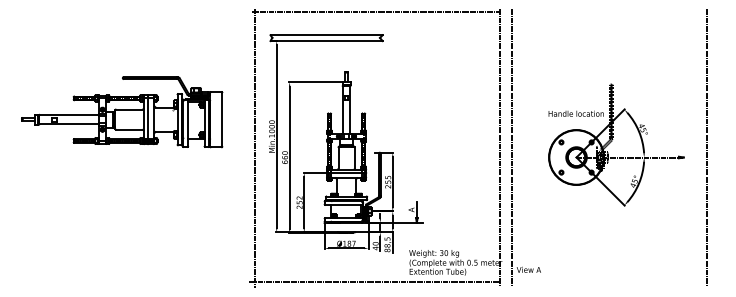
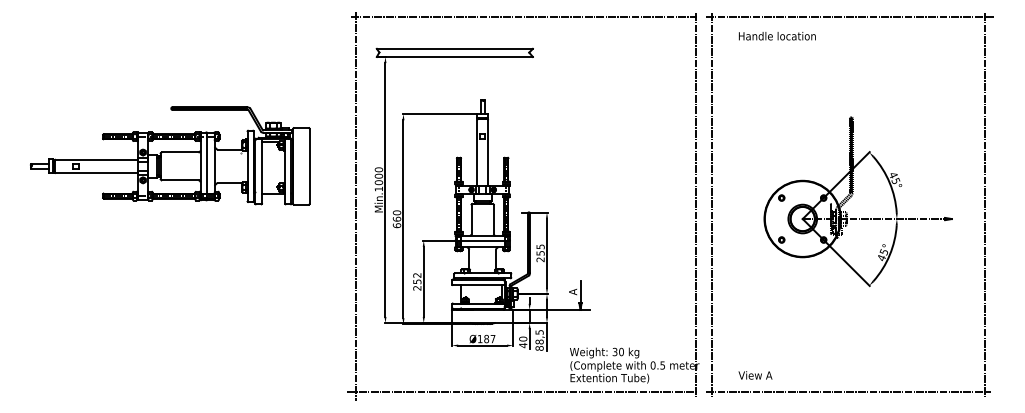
line: (610, 12) -> (850, 17), added
text: (576, 114) -> (777, 36), moved
text: (528, 269) -> (755, 375), moved
line: (608, 282) -> (847, 392), added

